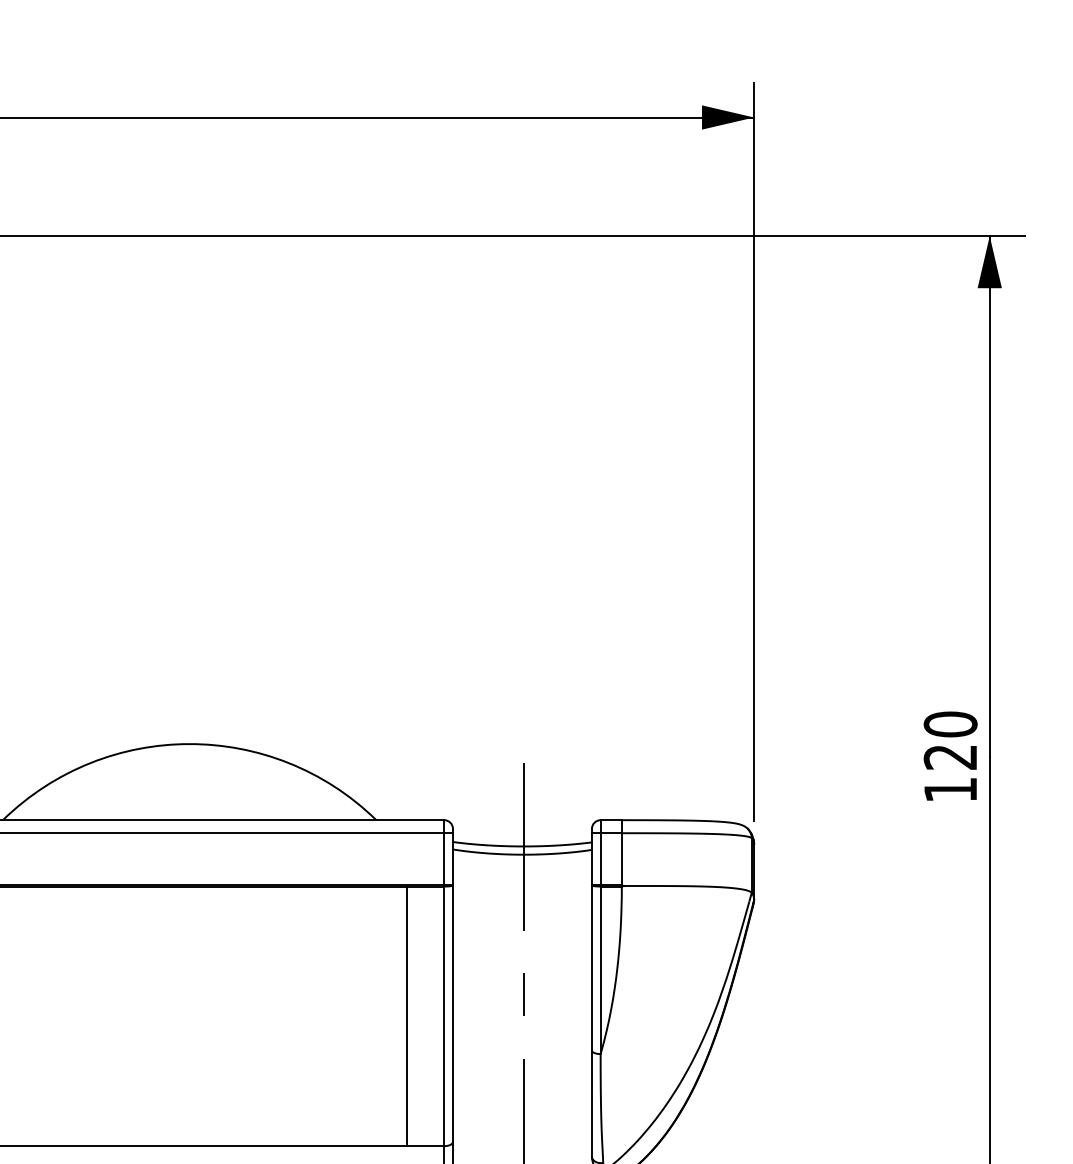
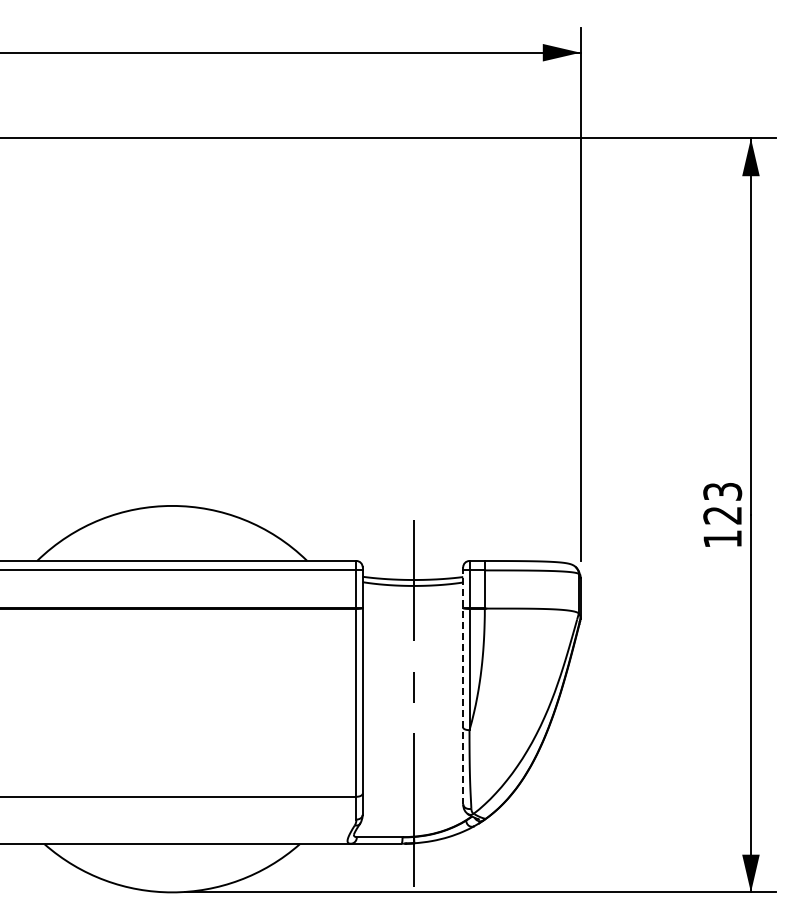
text: (950, 724) -> (722, 491), 120 -> 123
line: (592, 992) -> (463, 685), solid -> dashed
line: (407, 1015) -> (329, 702), removed

